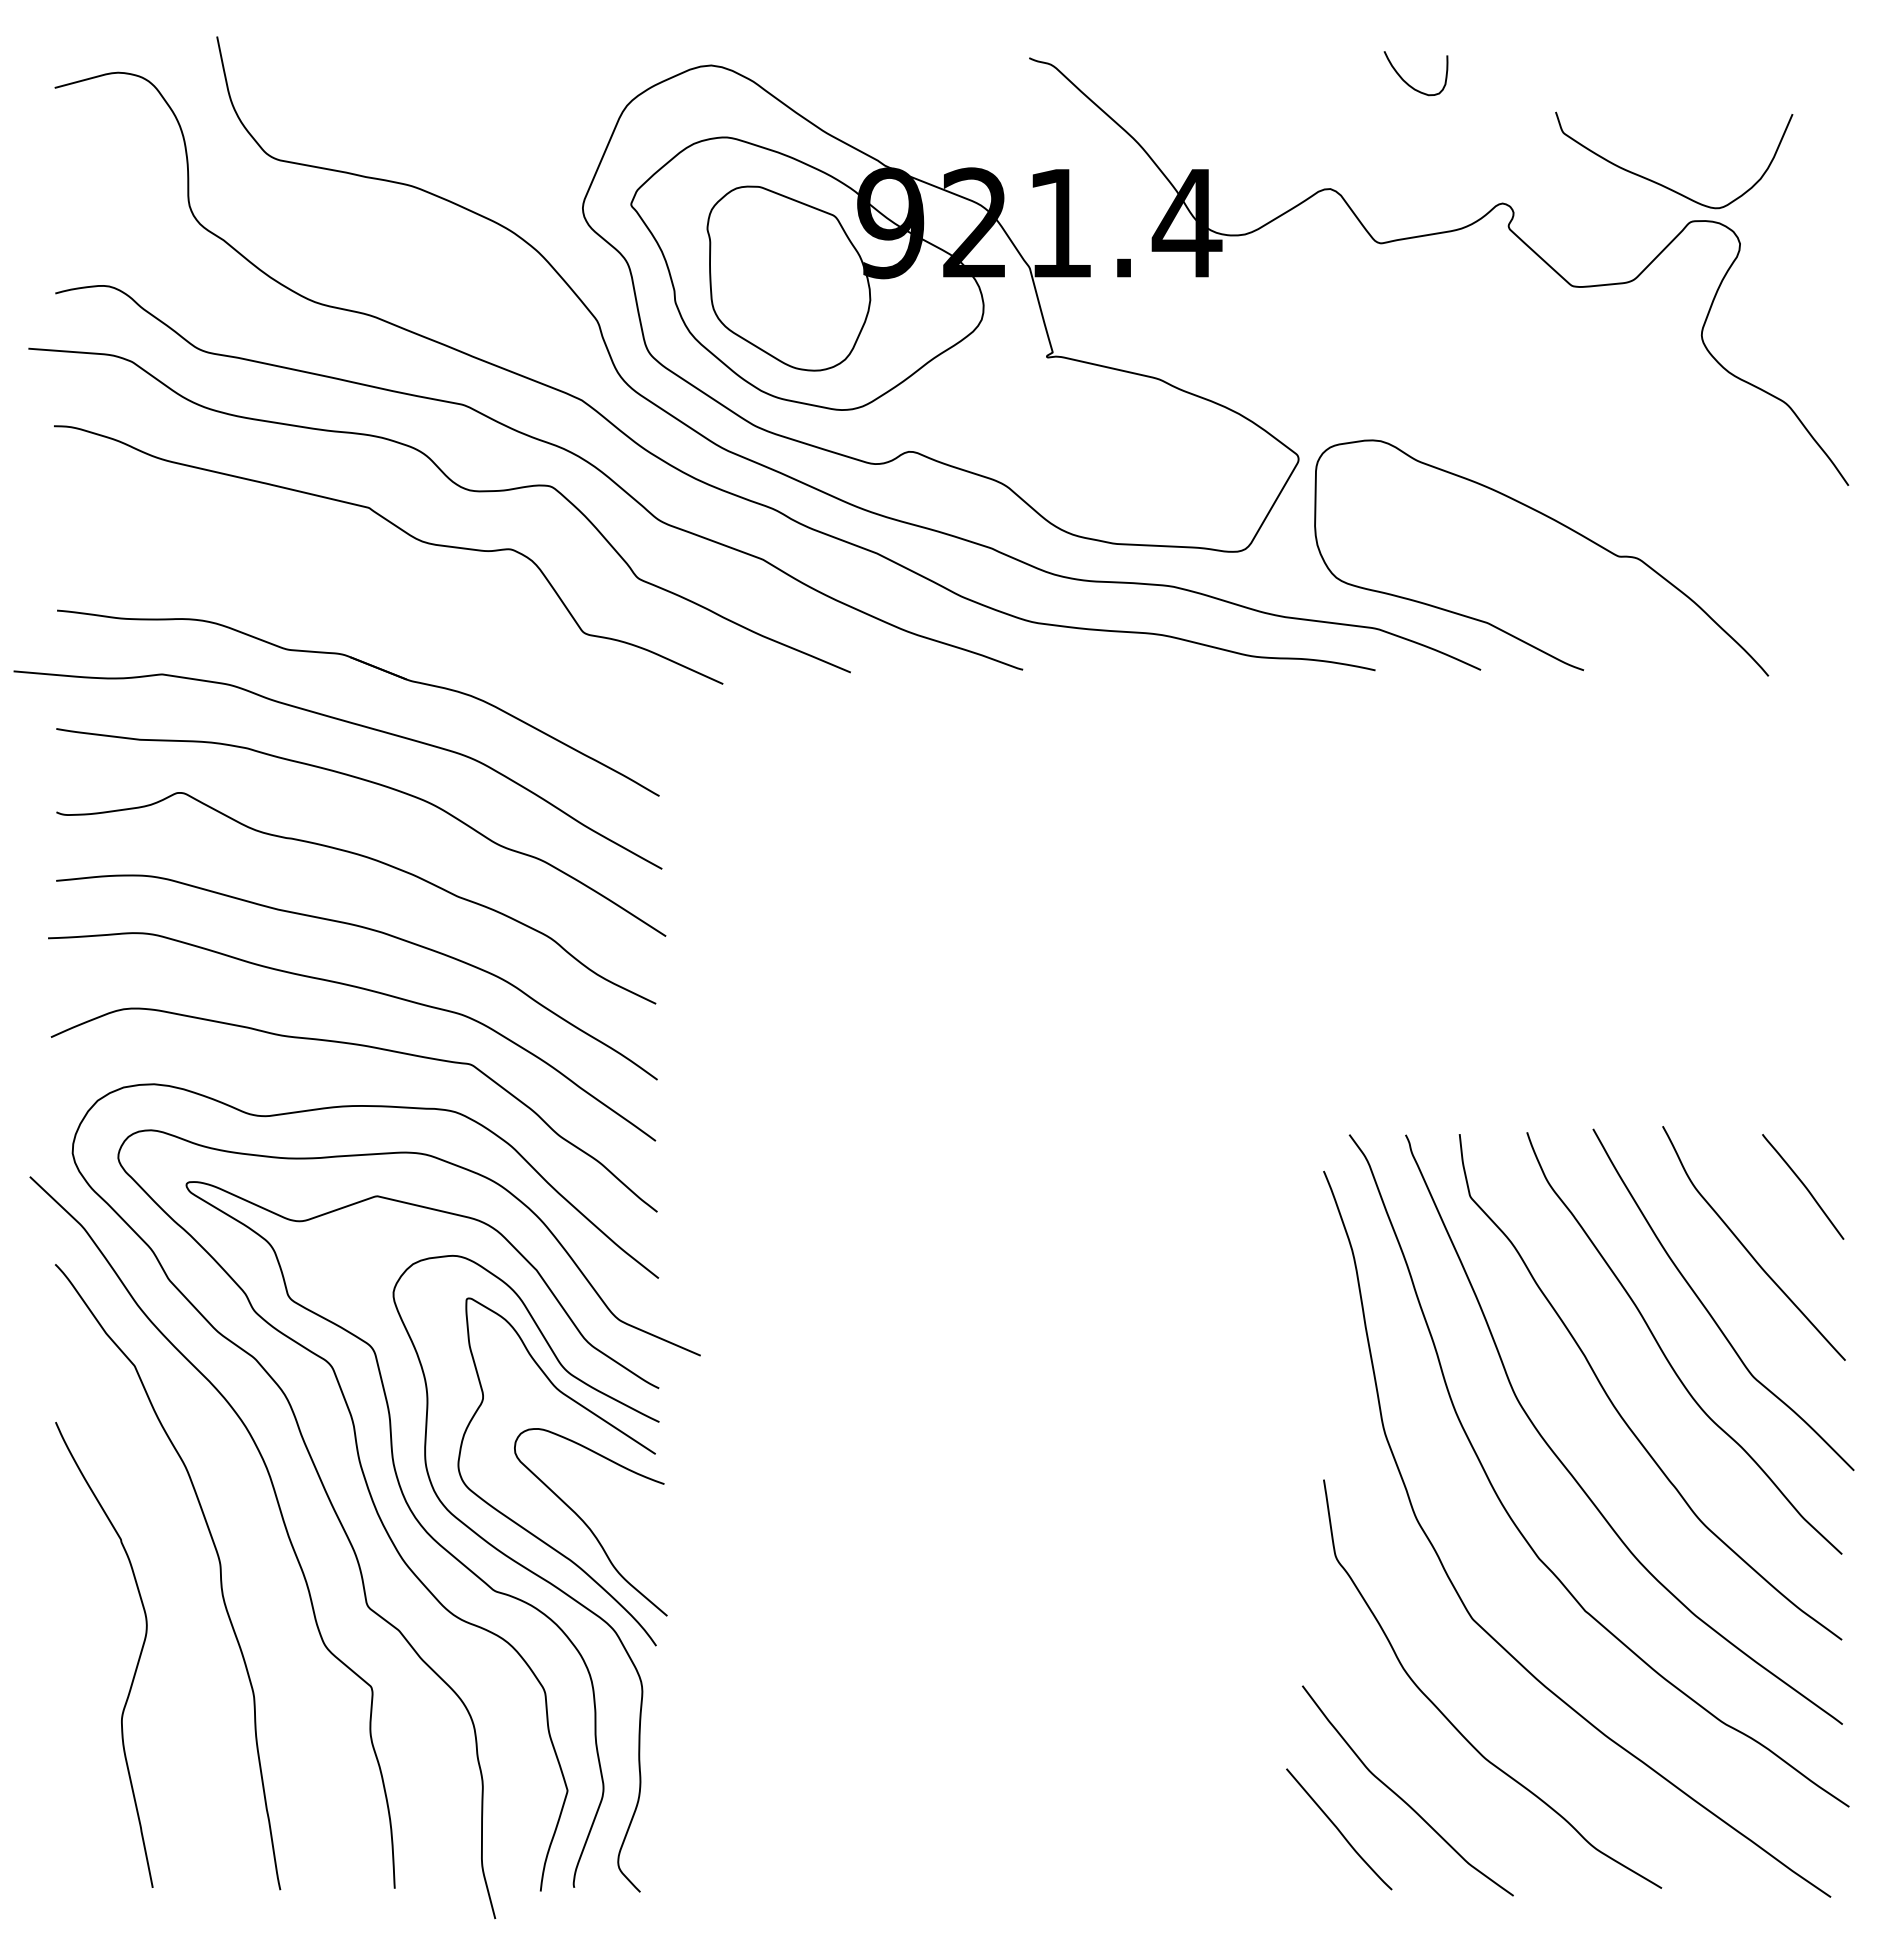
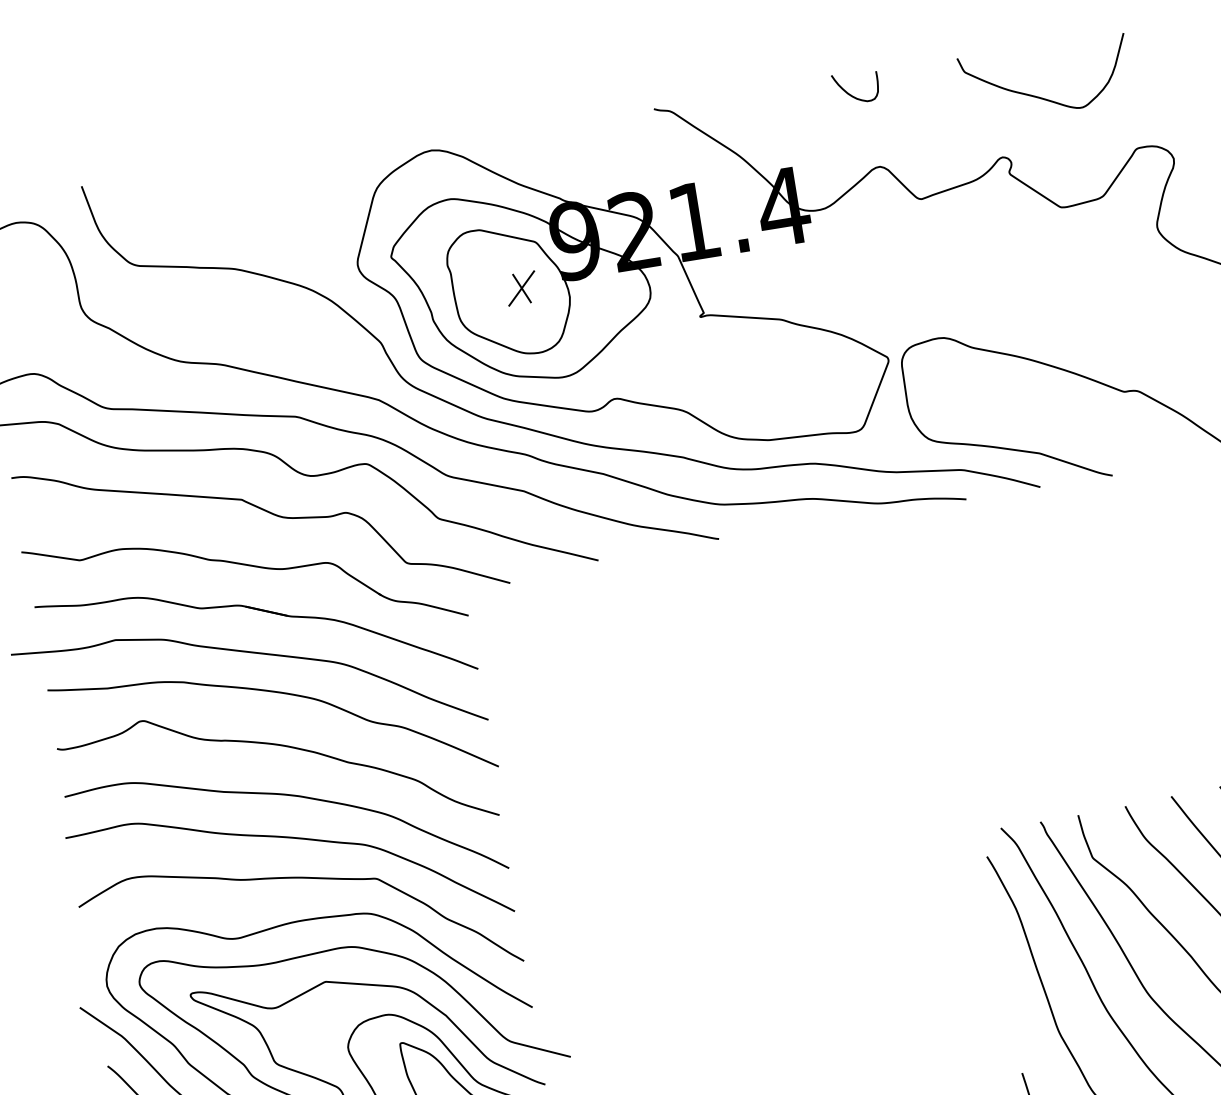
curve: (1406, 81) -> (850, 94), moved
curve: (1662, 184) -> (1040, 97), moved
part: (805, 277) -> (521, 288), added
part: (363, 601) -> (248, 566), added

